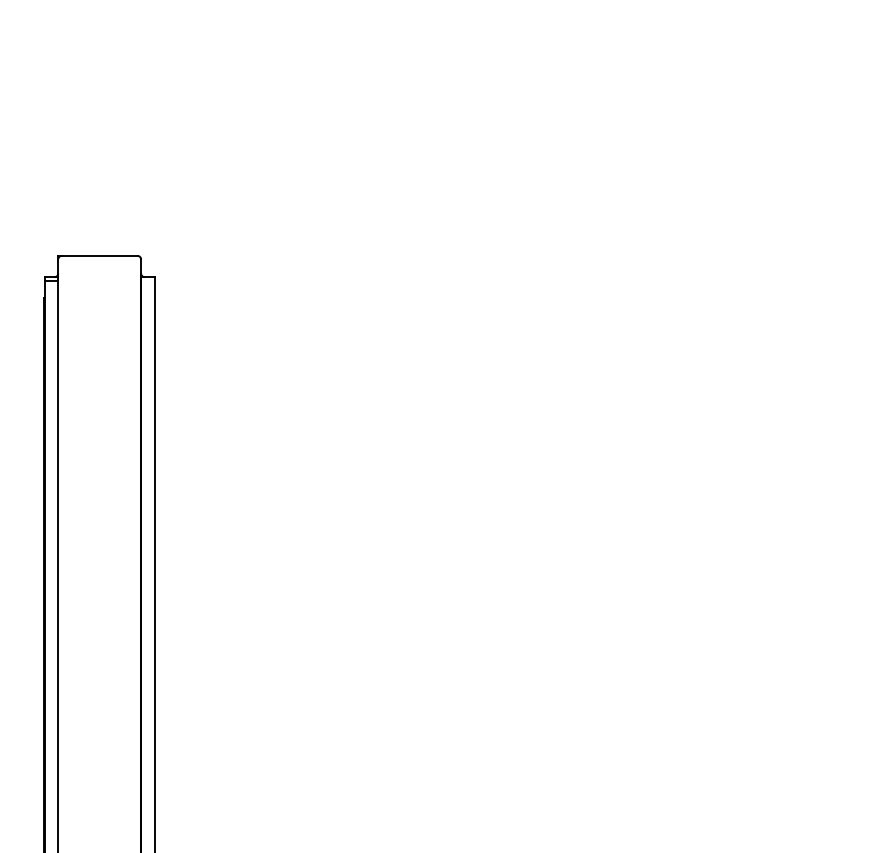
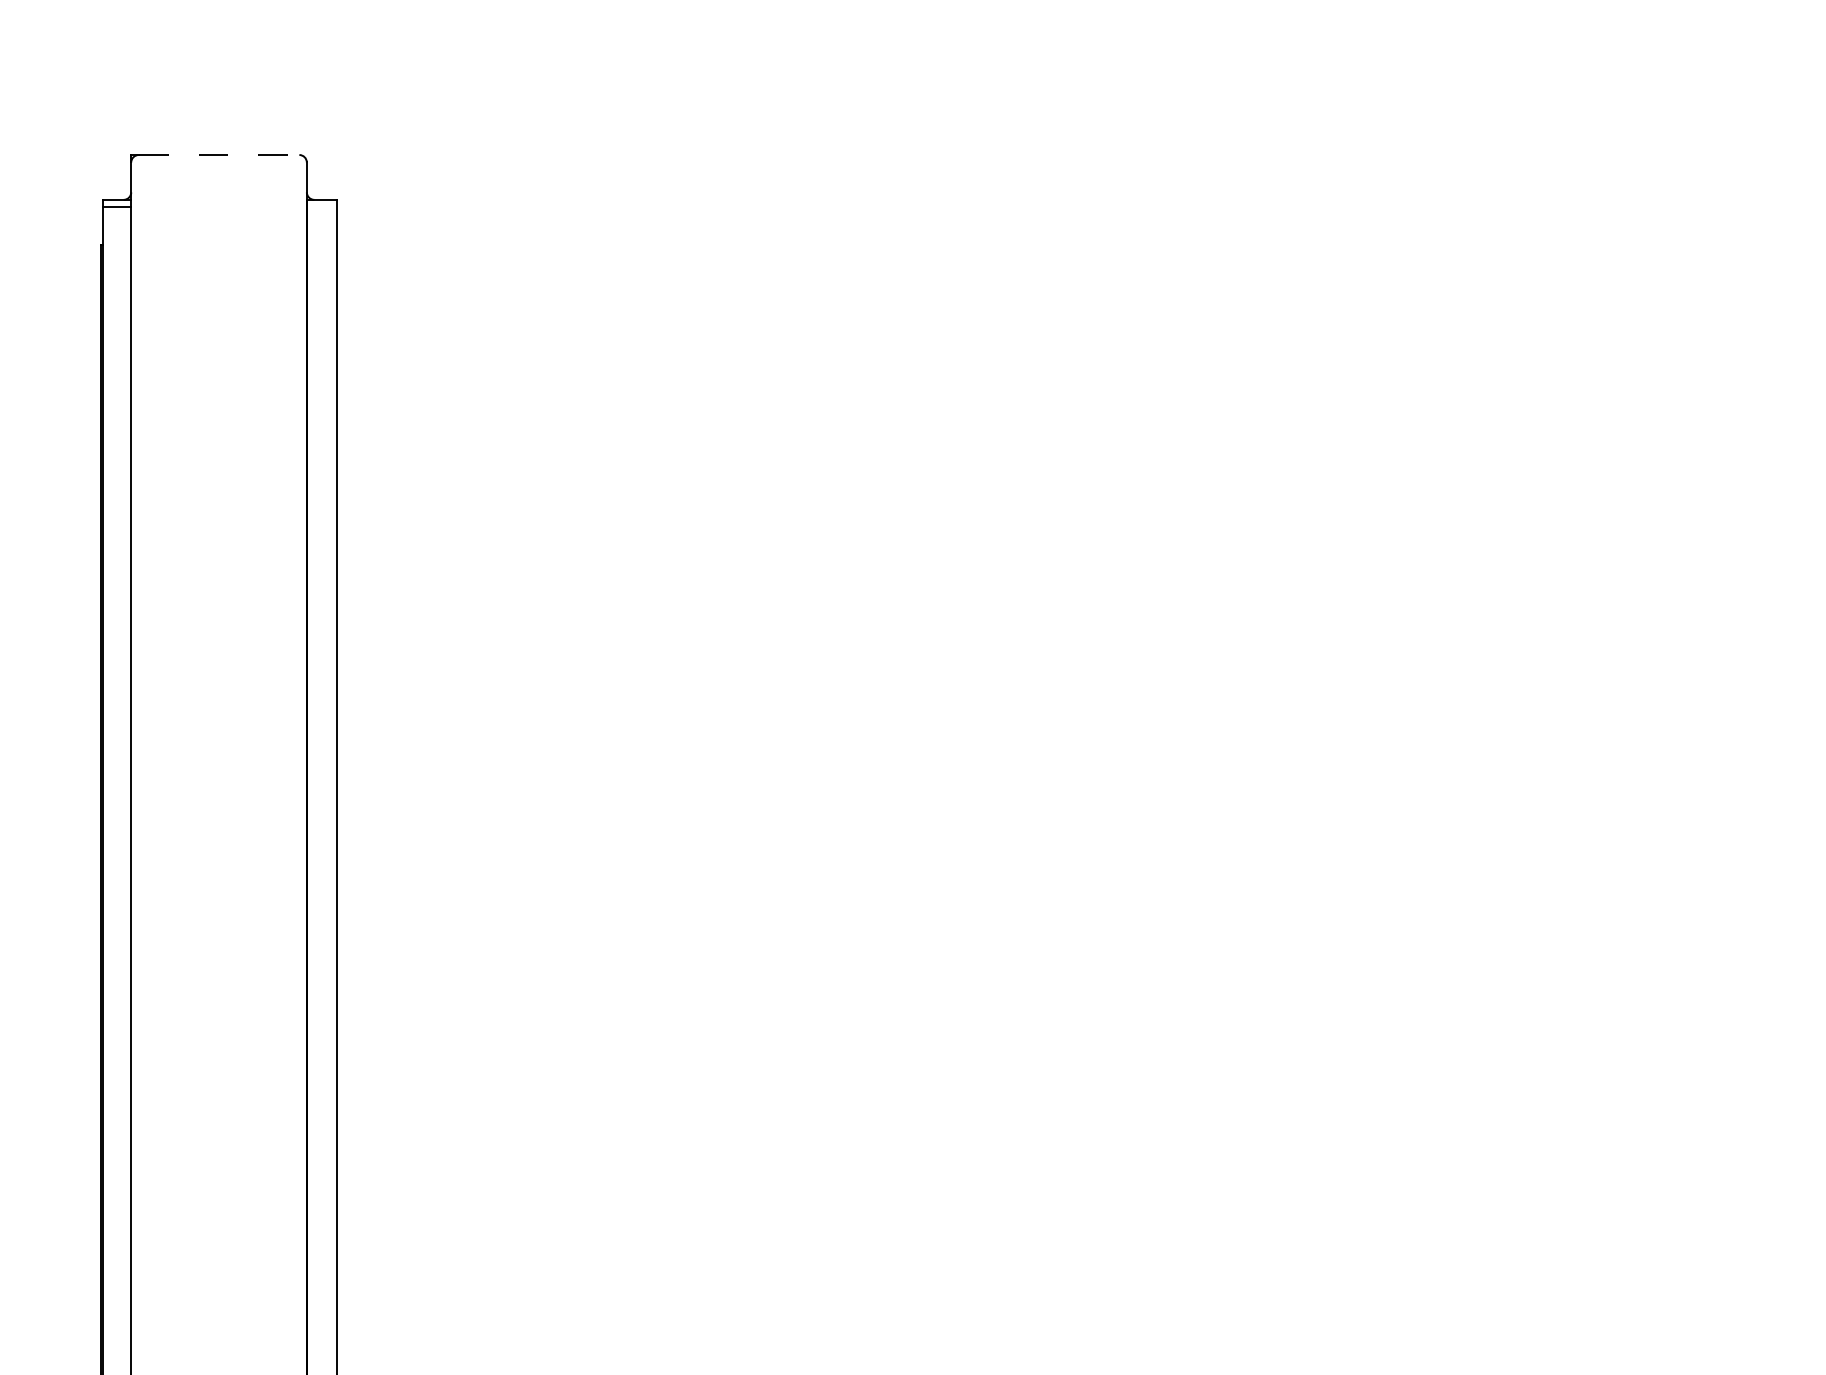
line: (99, 255) -> (218, 154), solid -> dashed

